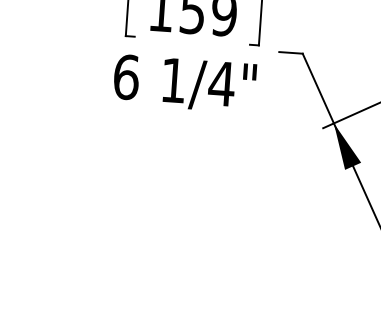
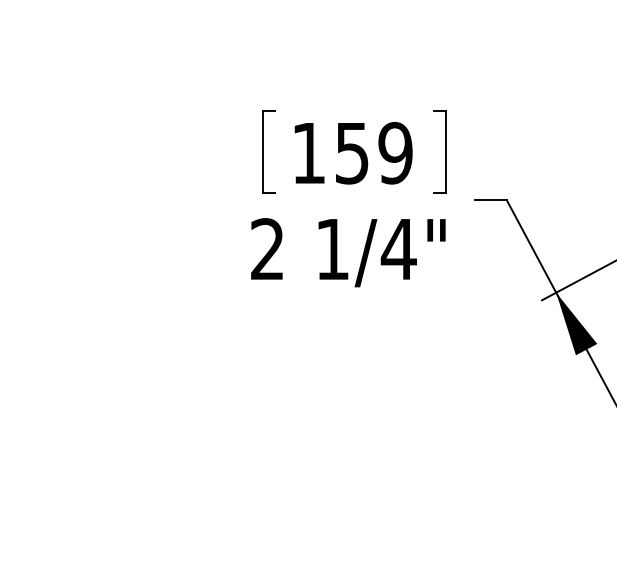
text: (126, 77) -> (267, 249), 6 -> 2

